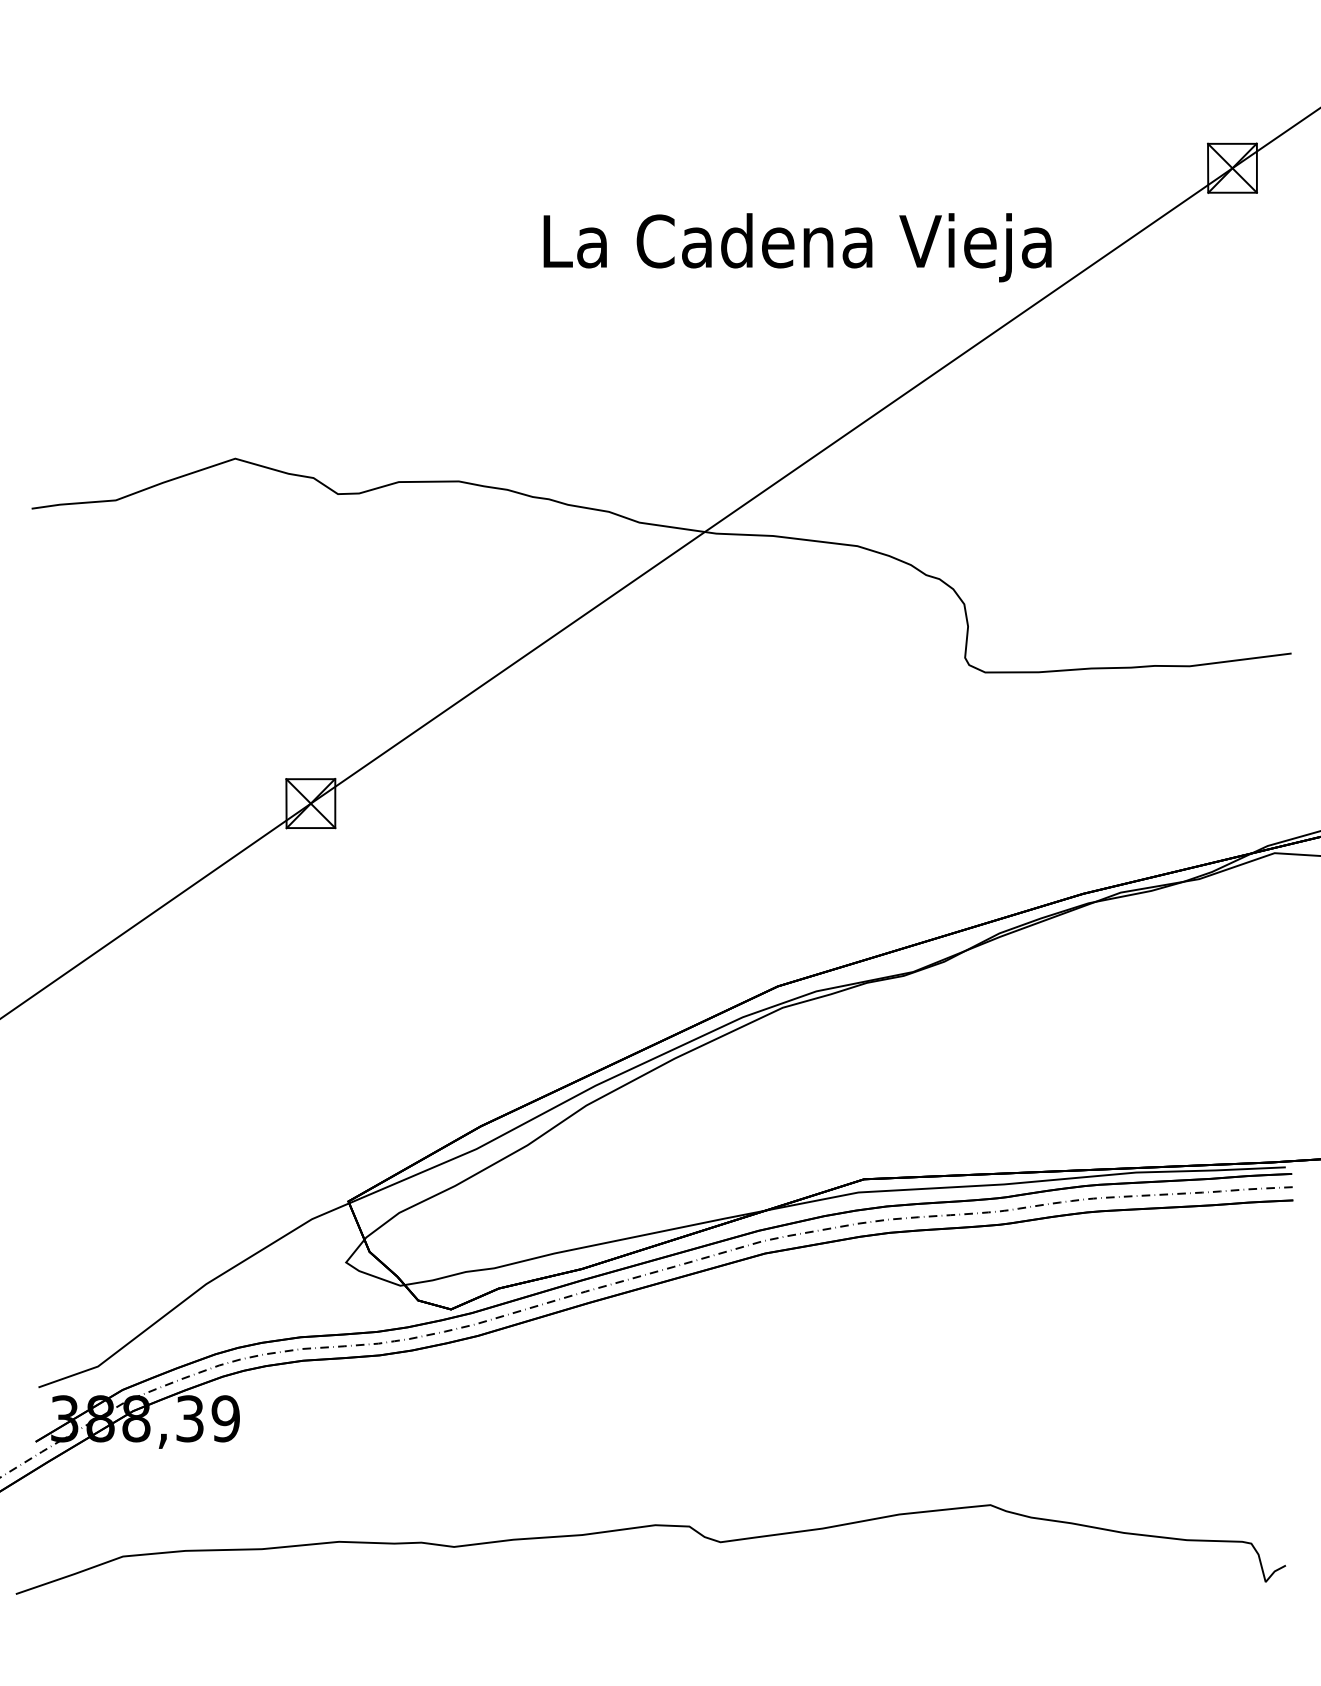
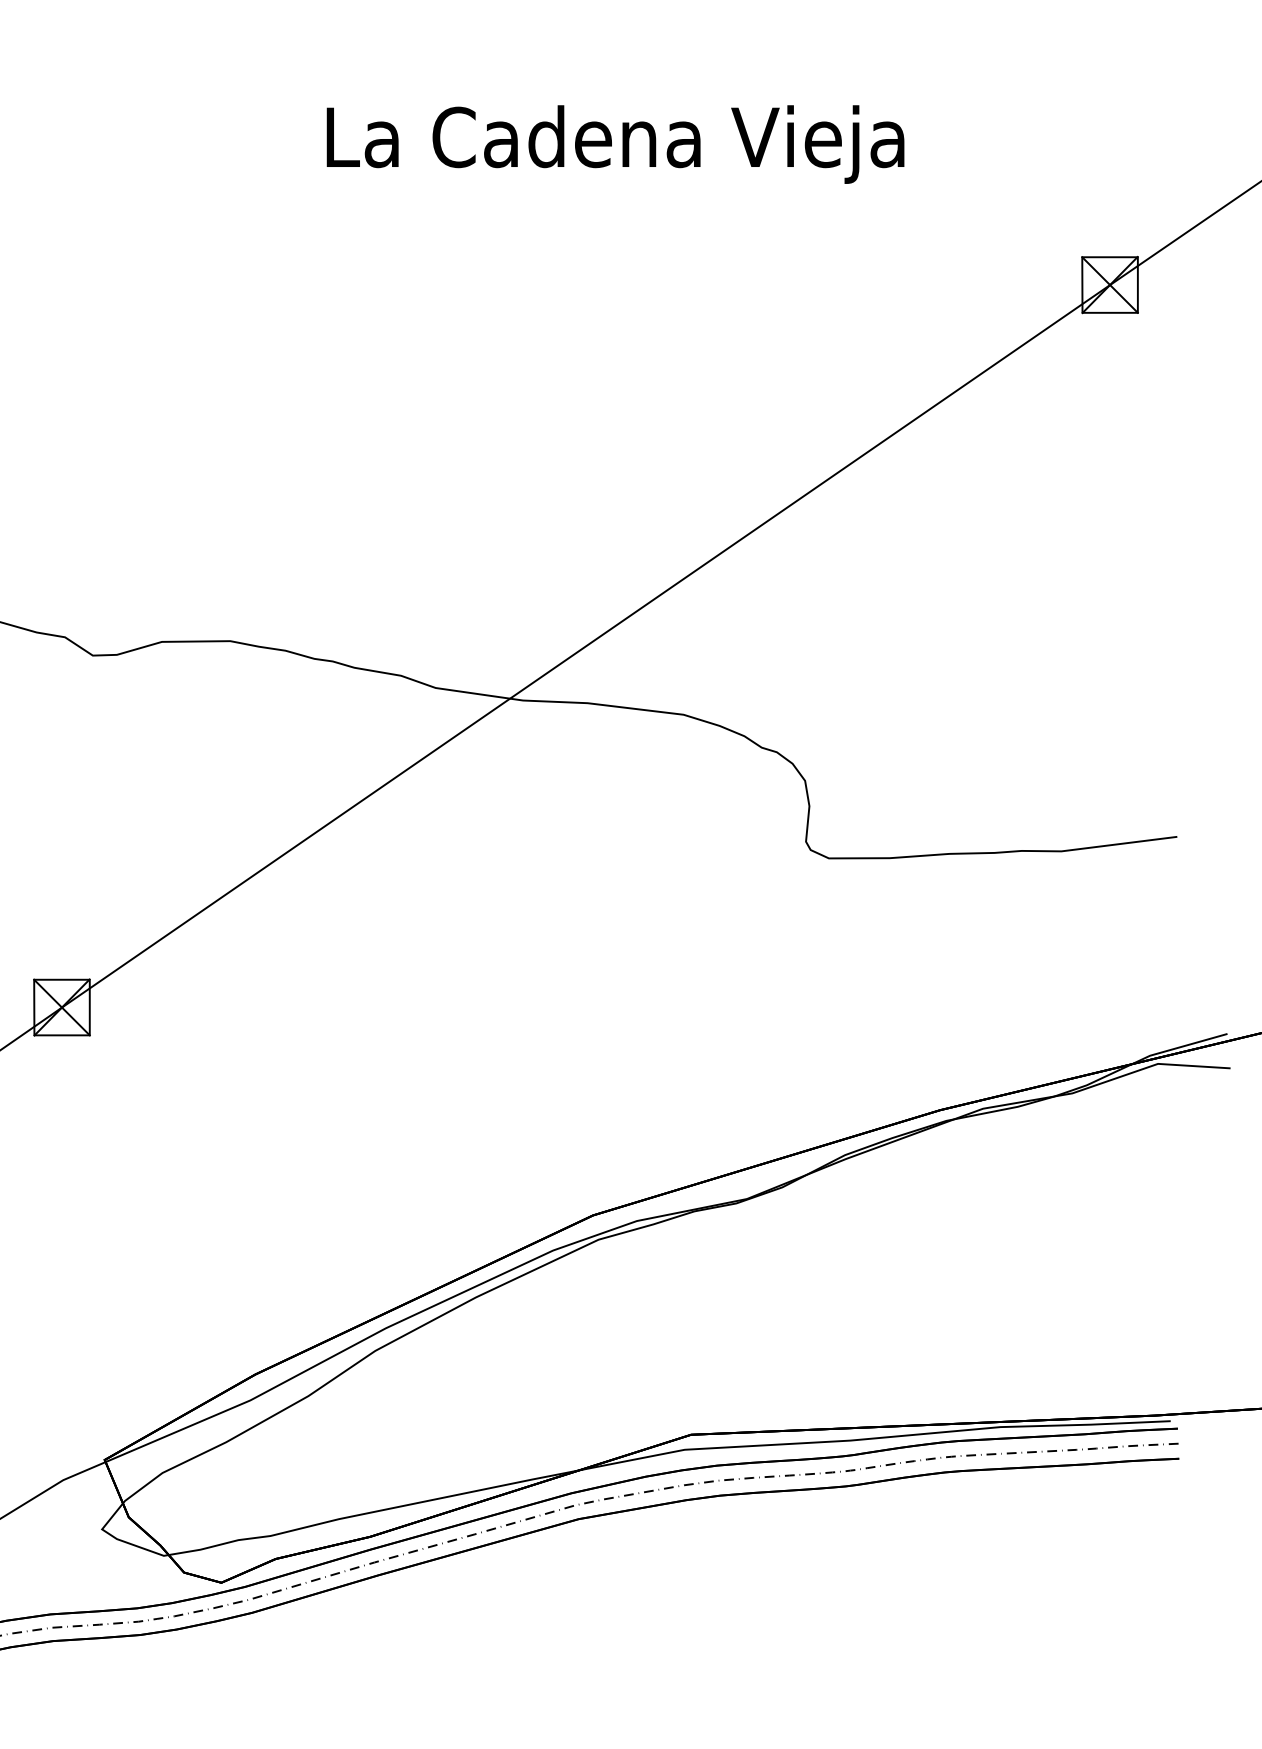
text: (797, 247) -> (615, 144), moved

